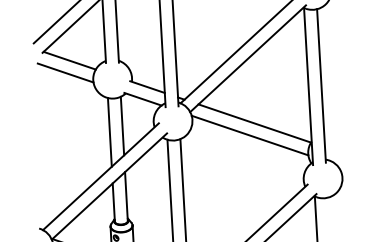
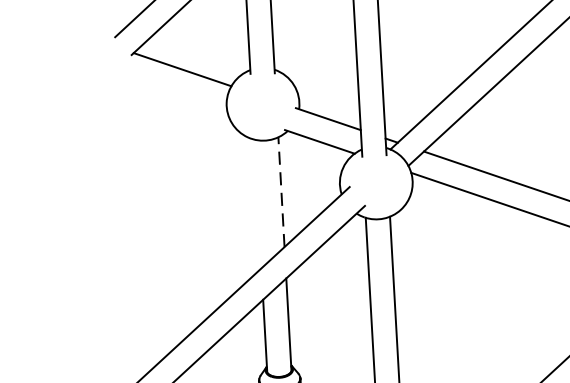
line: (65, 72) -> (174, 91), removed
line: (122, 125) -> (281, 191), solid -> dashed
line: (109, 132) -> (257, 204), removed

